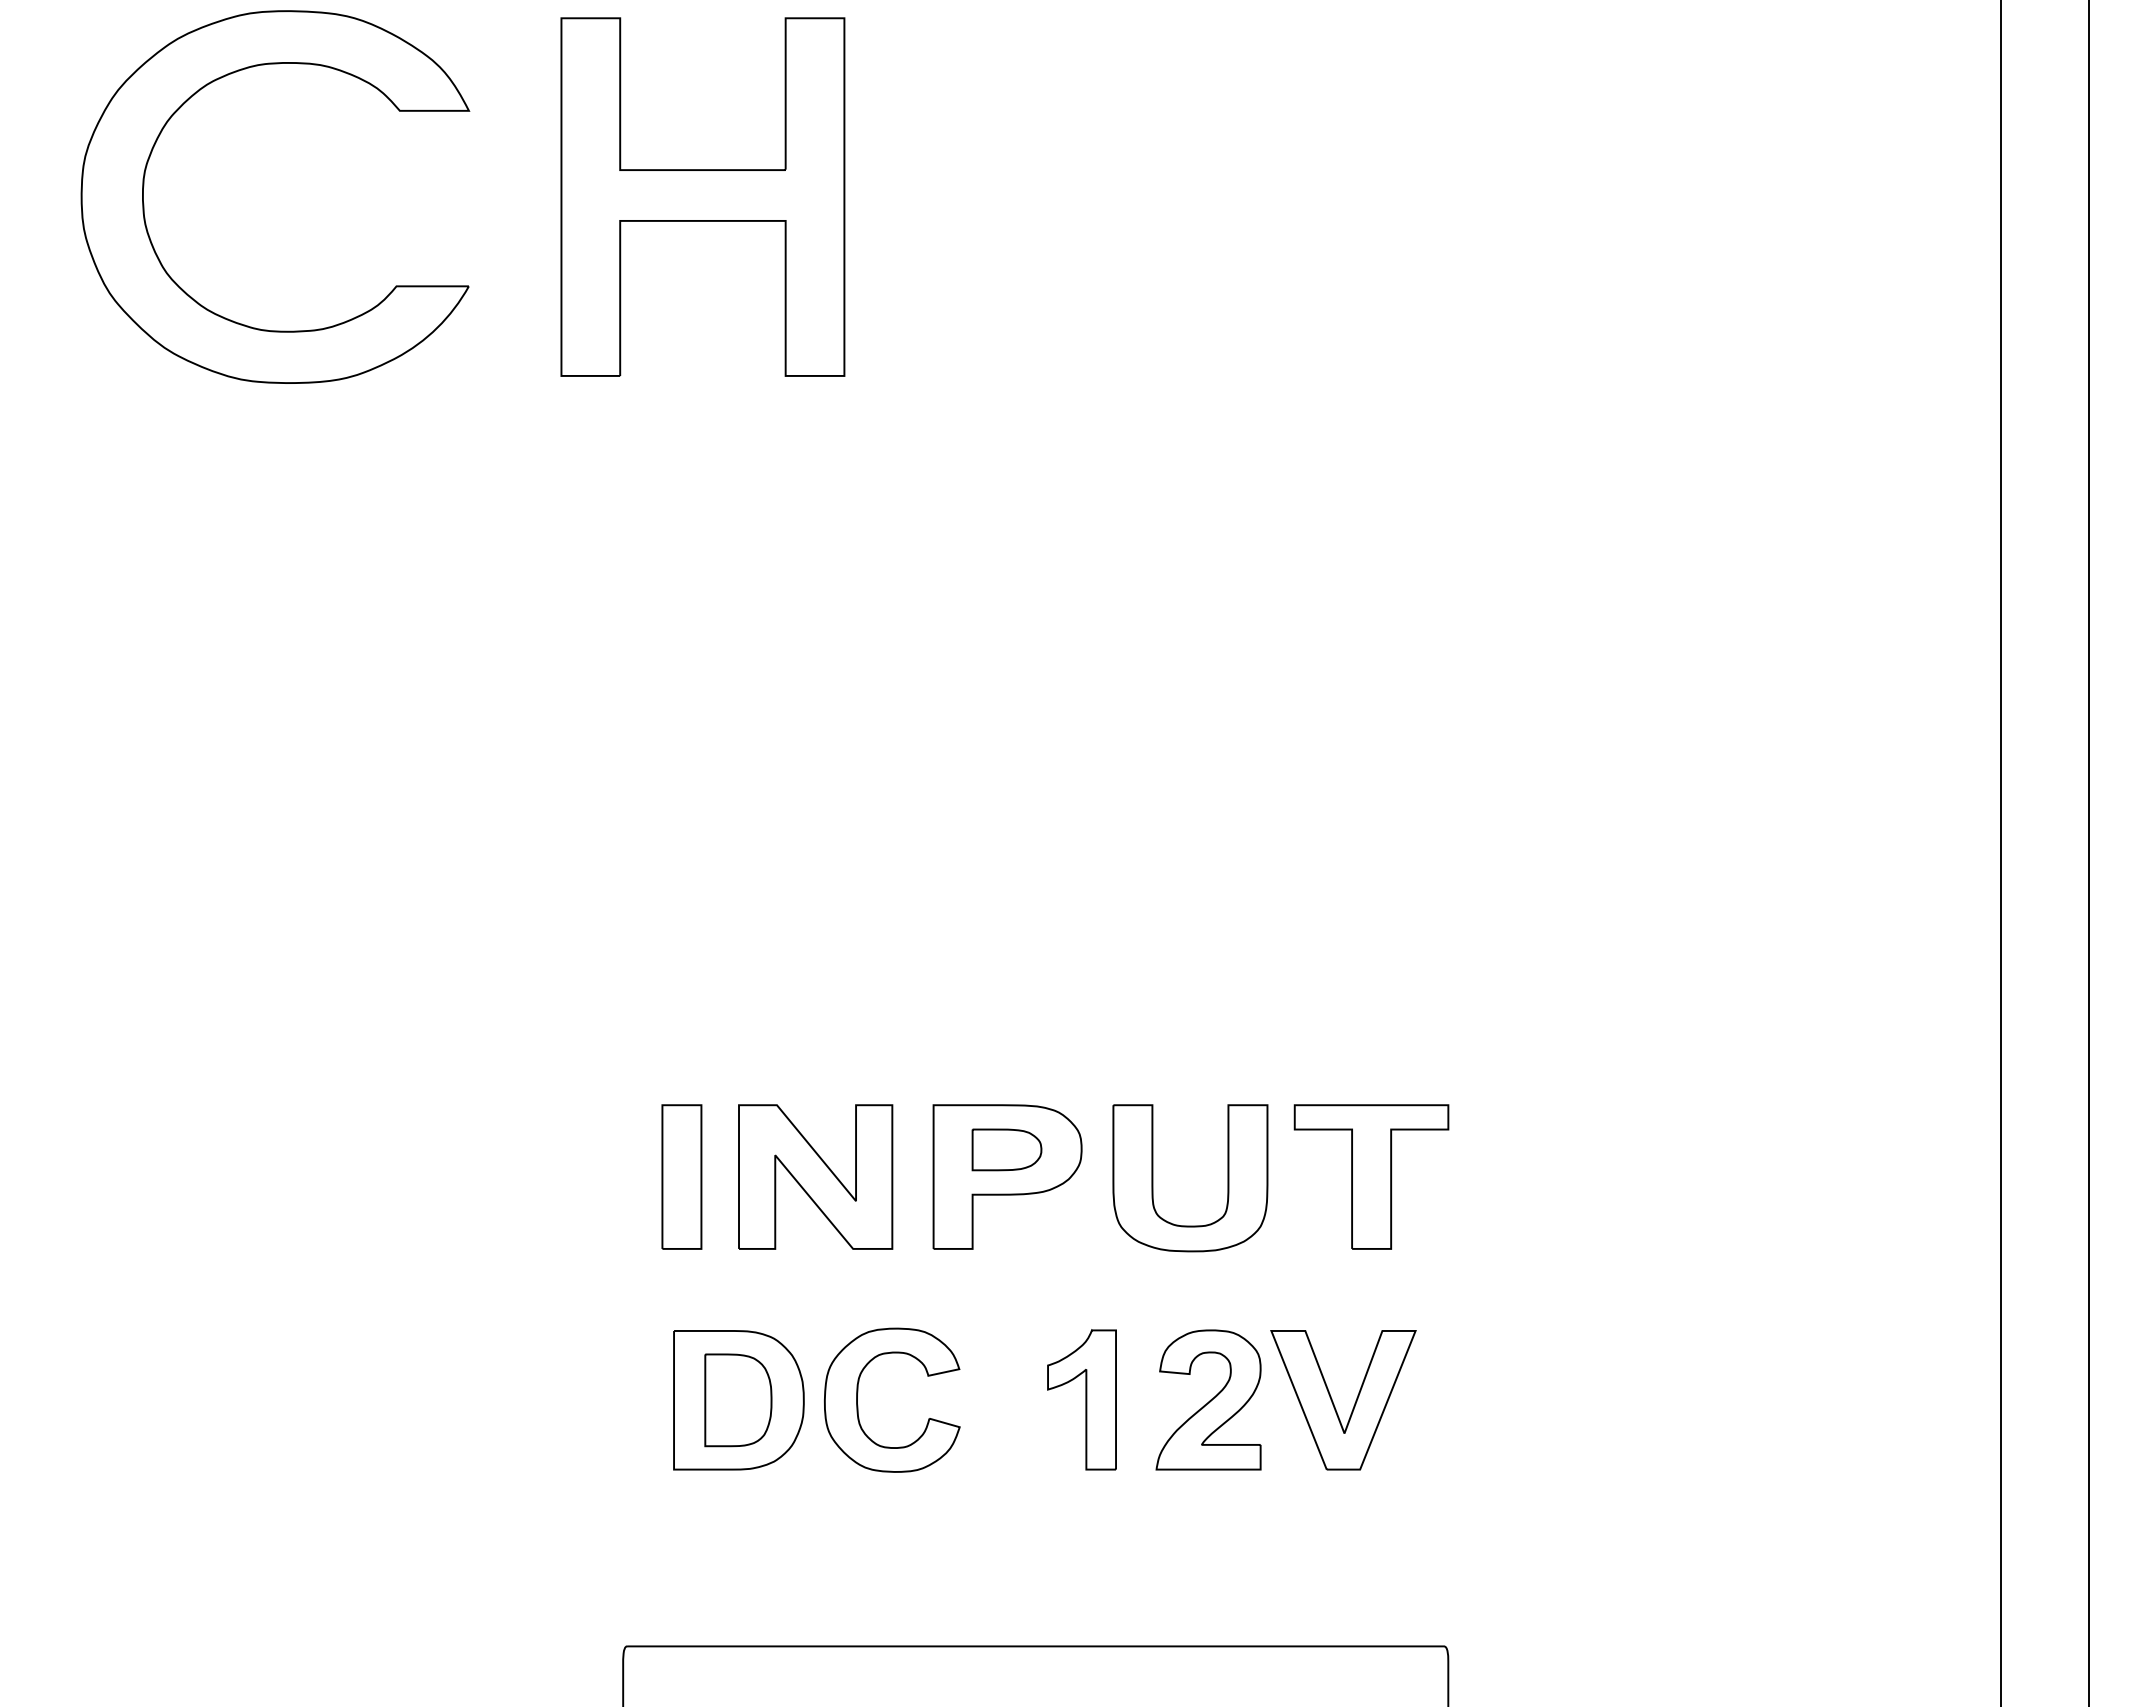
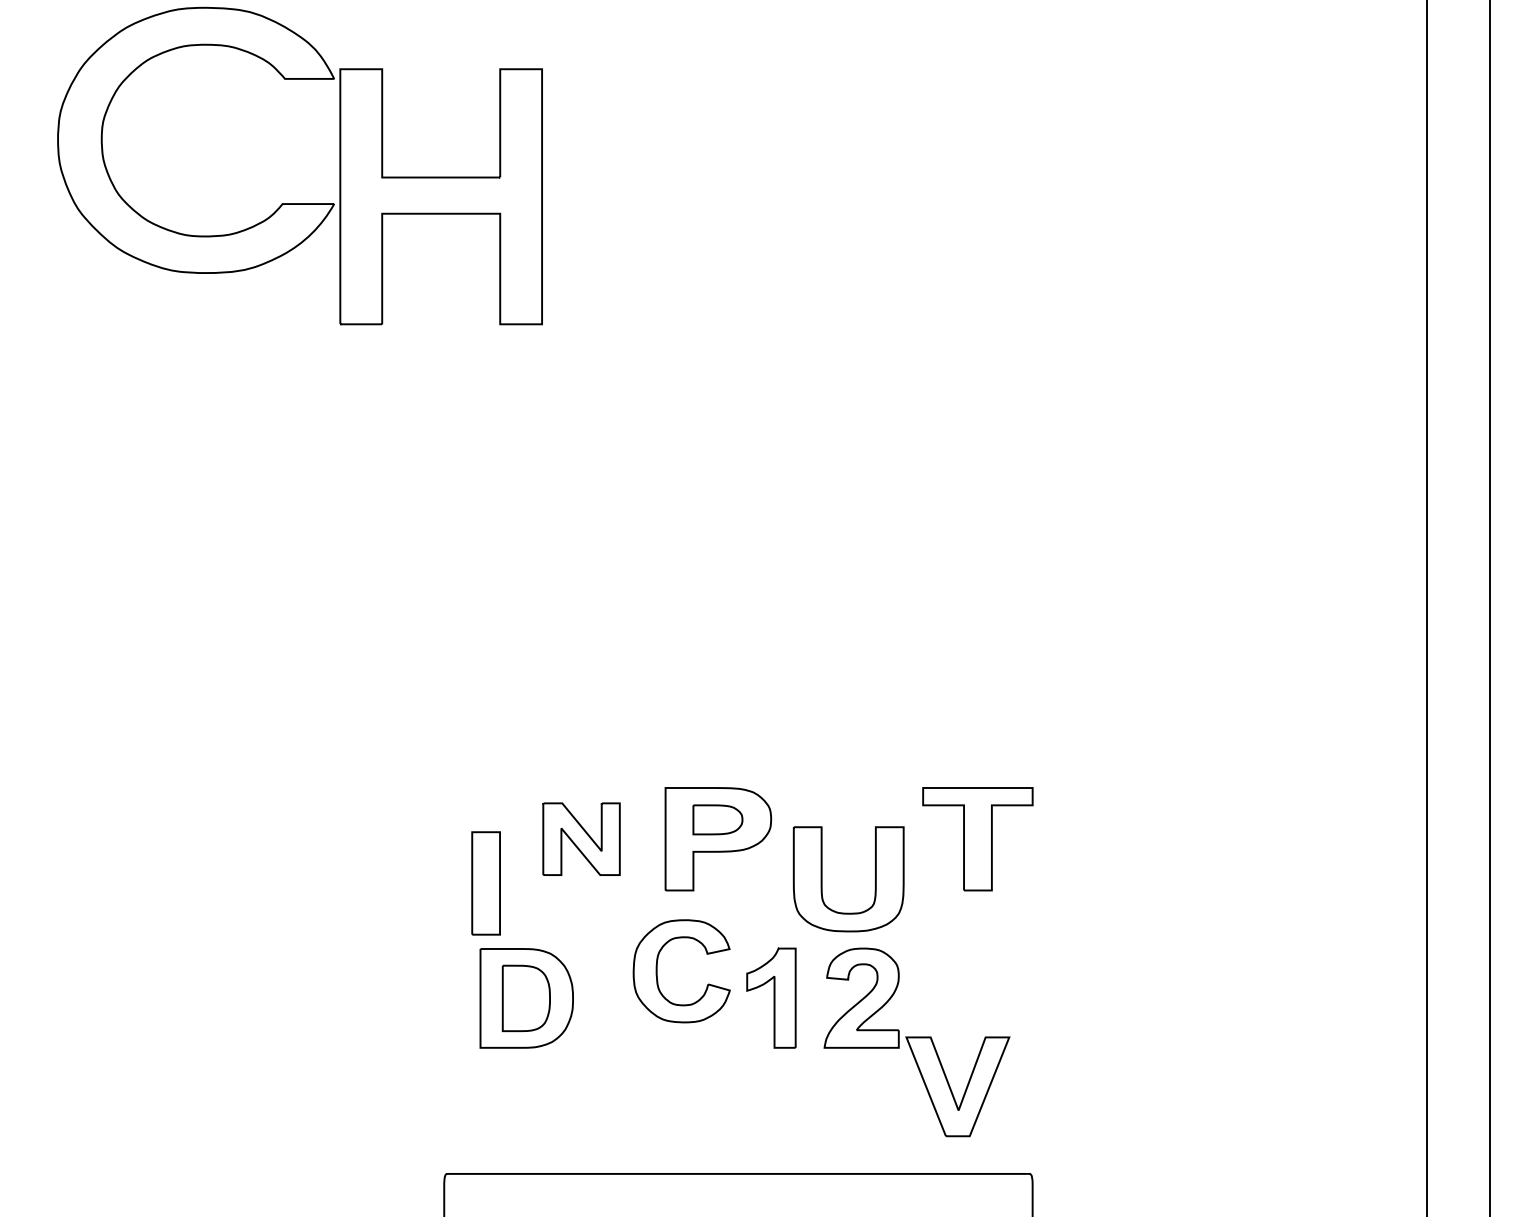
part: (702, 196) -> (440, 196), moved
part: (681, 1176) -> (485, 883), moved
part: (815, 1176) -> (581, 838), size x0.7
part: (1153, 1178) -> (822, 879), moved
part: (1334, 1404) -> (951, 1089), moved
part: (858, 1405) -> (657, 975), moved

